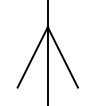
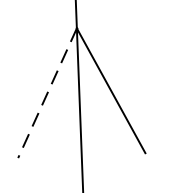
line: (32, 57) -> (47, 93), solid -> dashed

